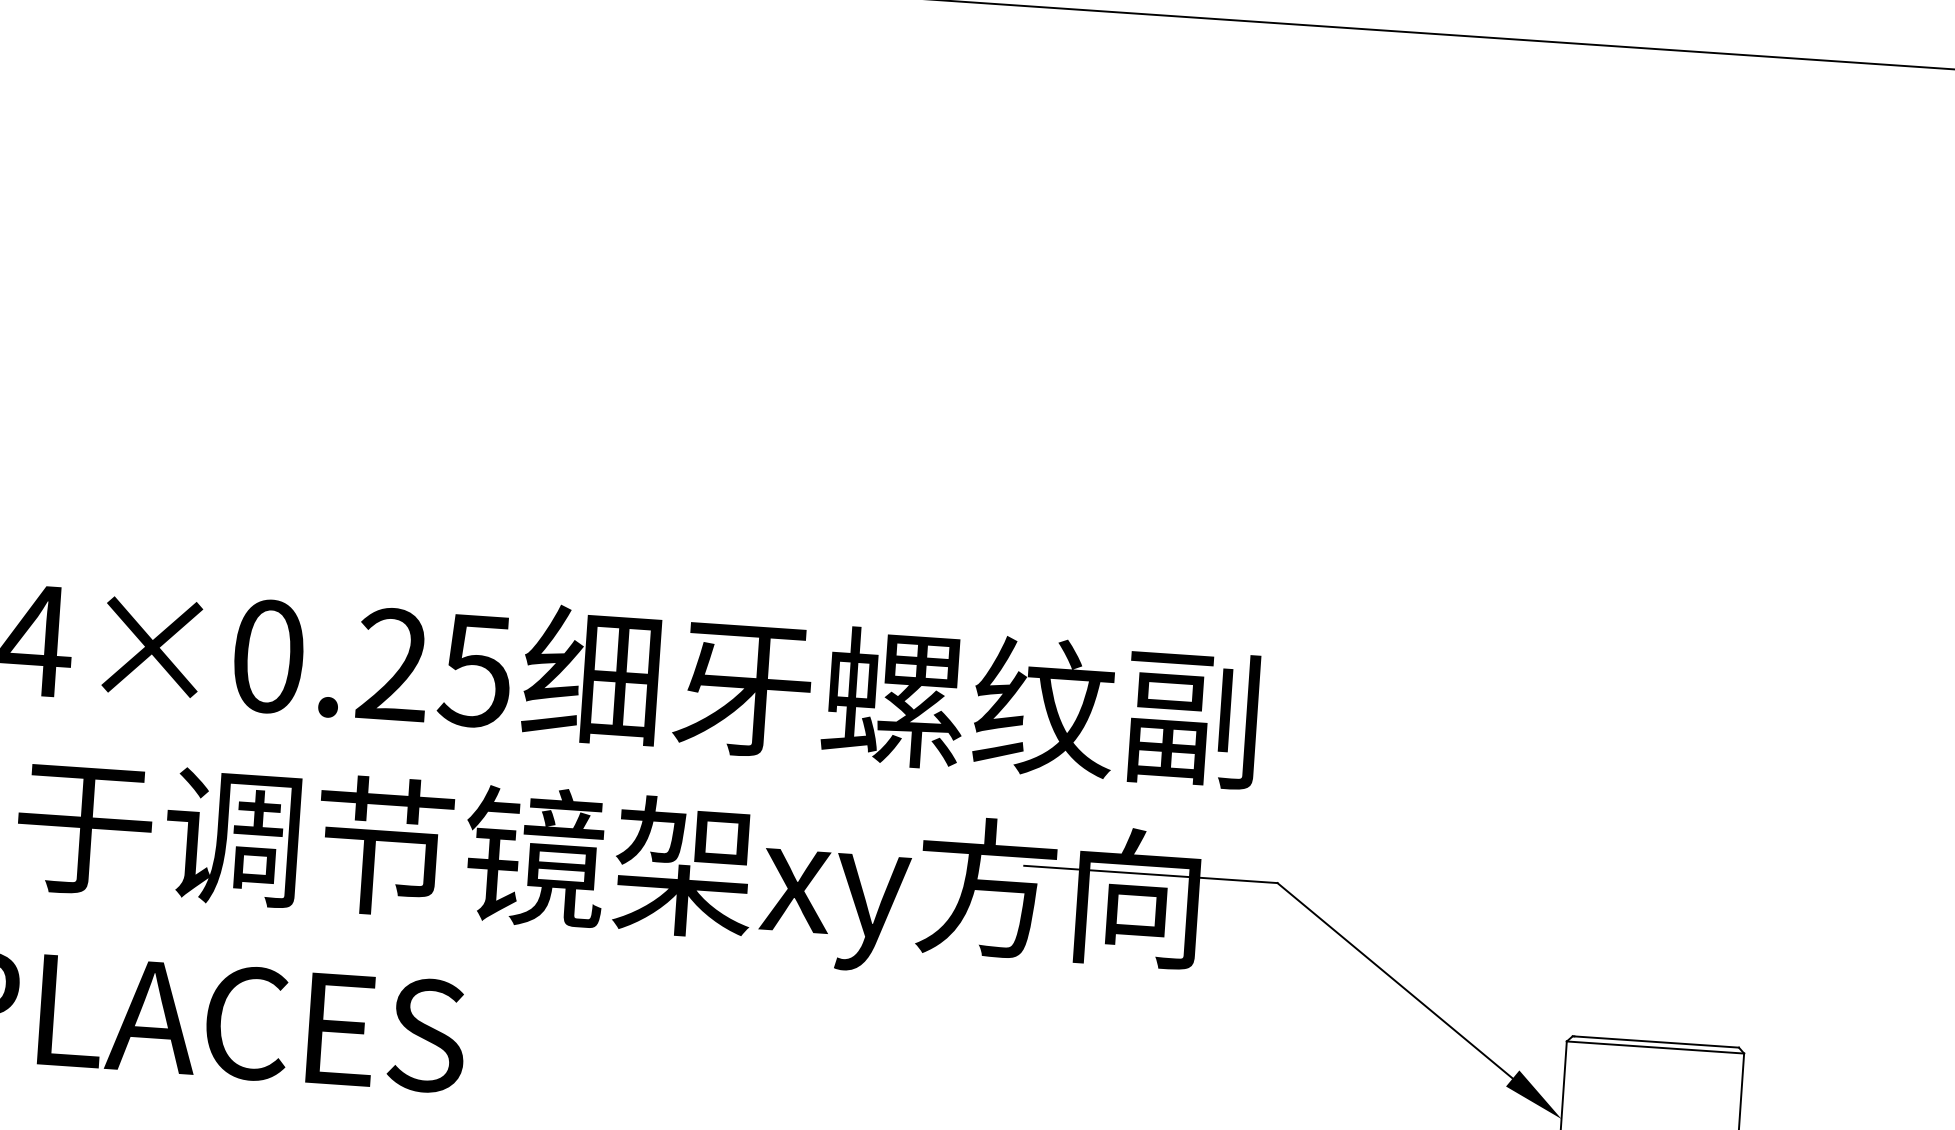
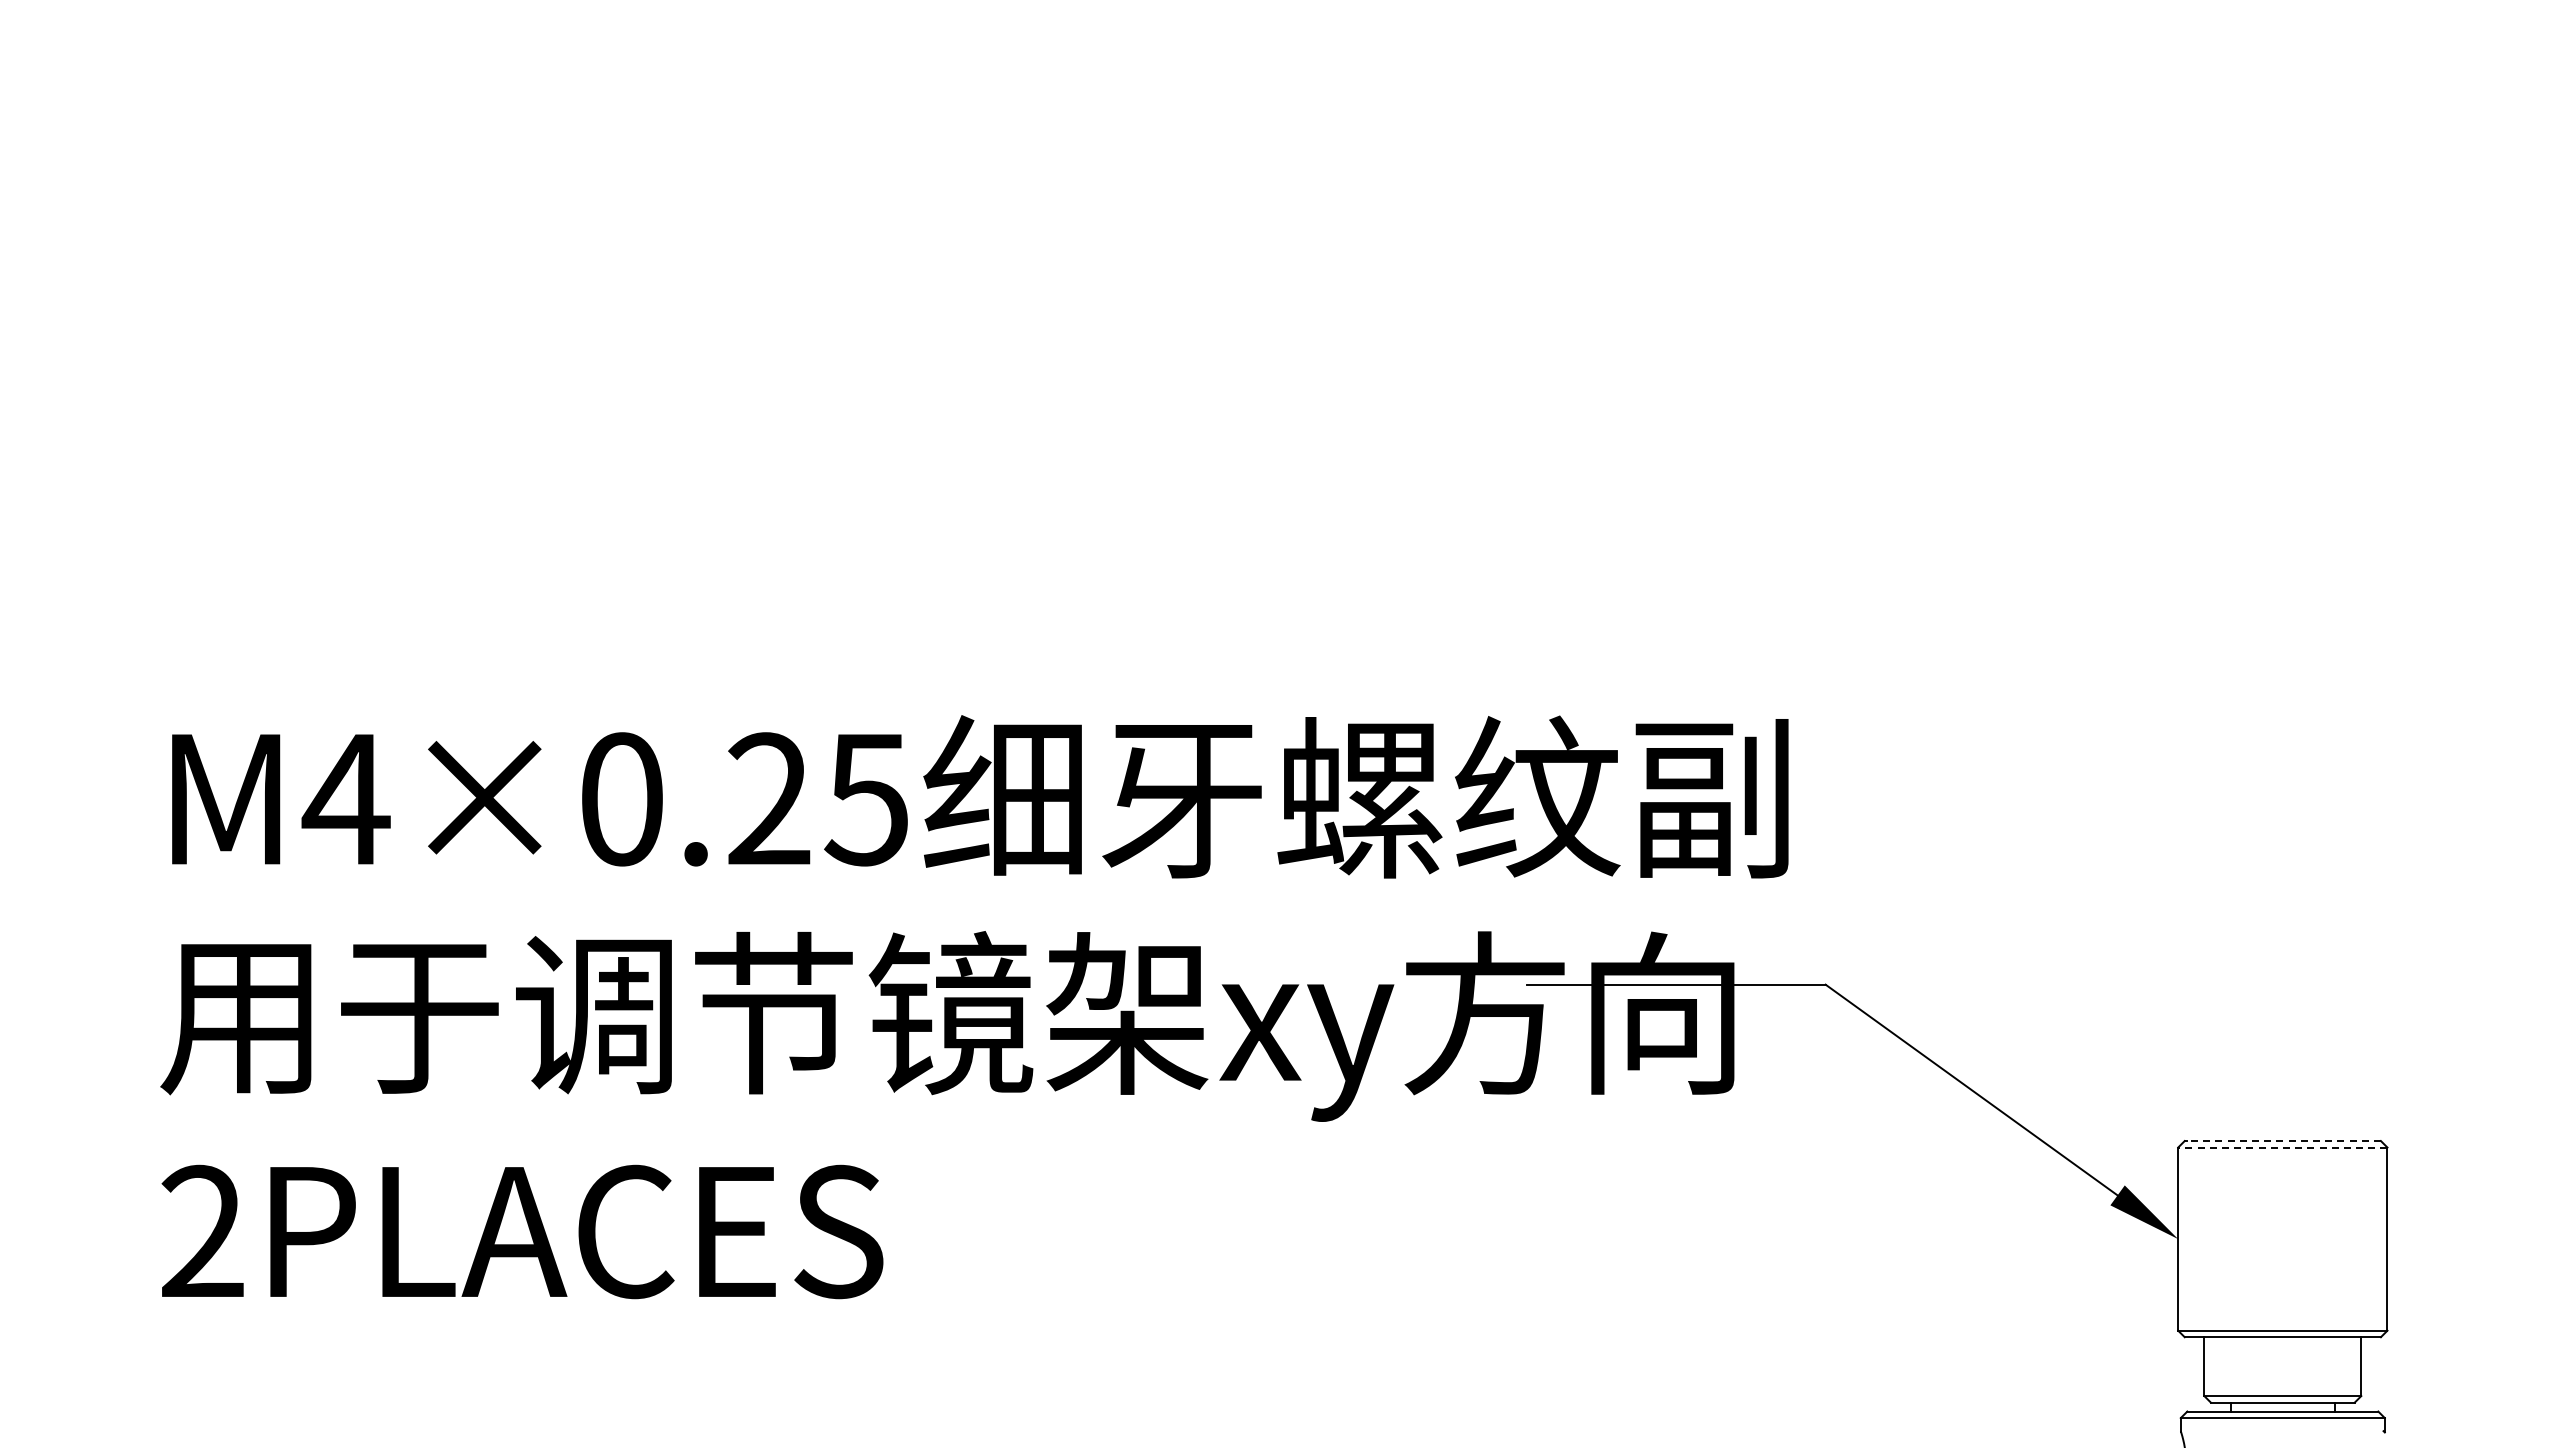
line: (1656, 1042) -> (2283, 1141), solid -> dashed
line: (1655, 1047) -> (2282, 1147), solid -> dashed

